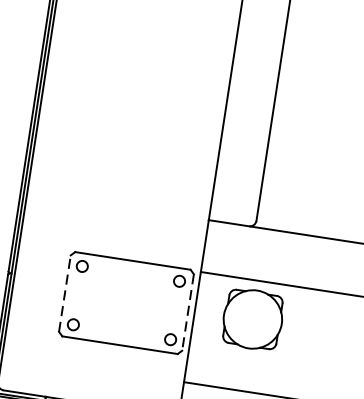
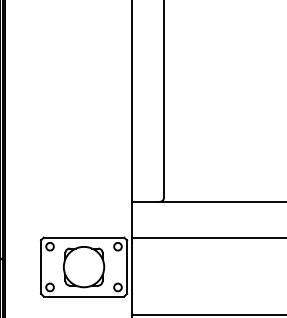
line: (65, 294) -> (41, 267), dashed -> solid
line: (188, 313) -> (127, 267), dashed -> solid
part: (253, 320) -> (84, 267), moved

